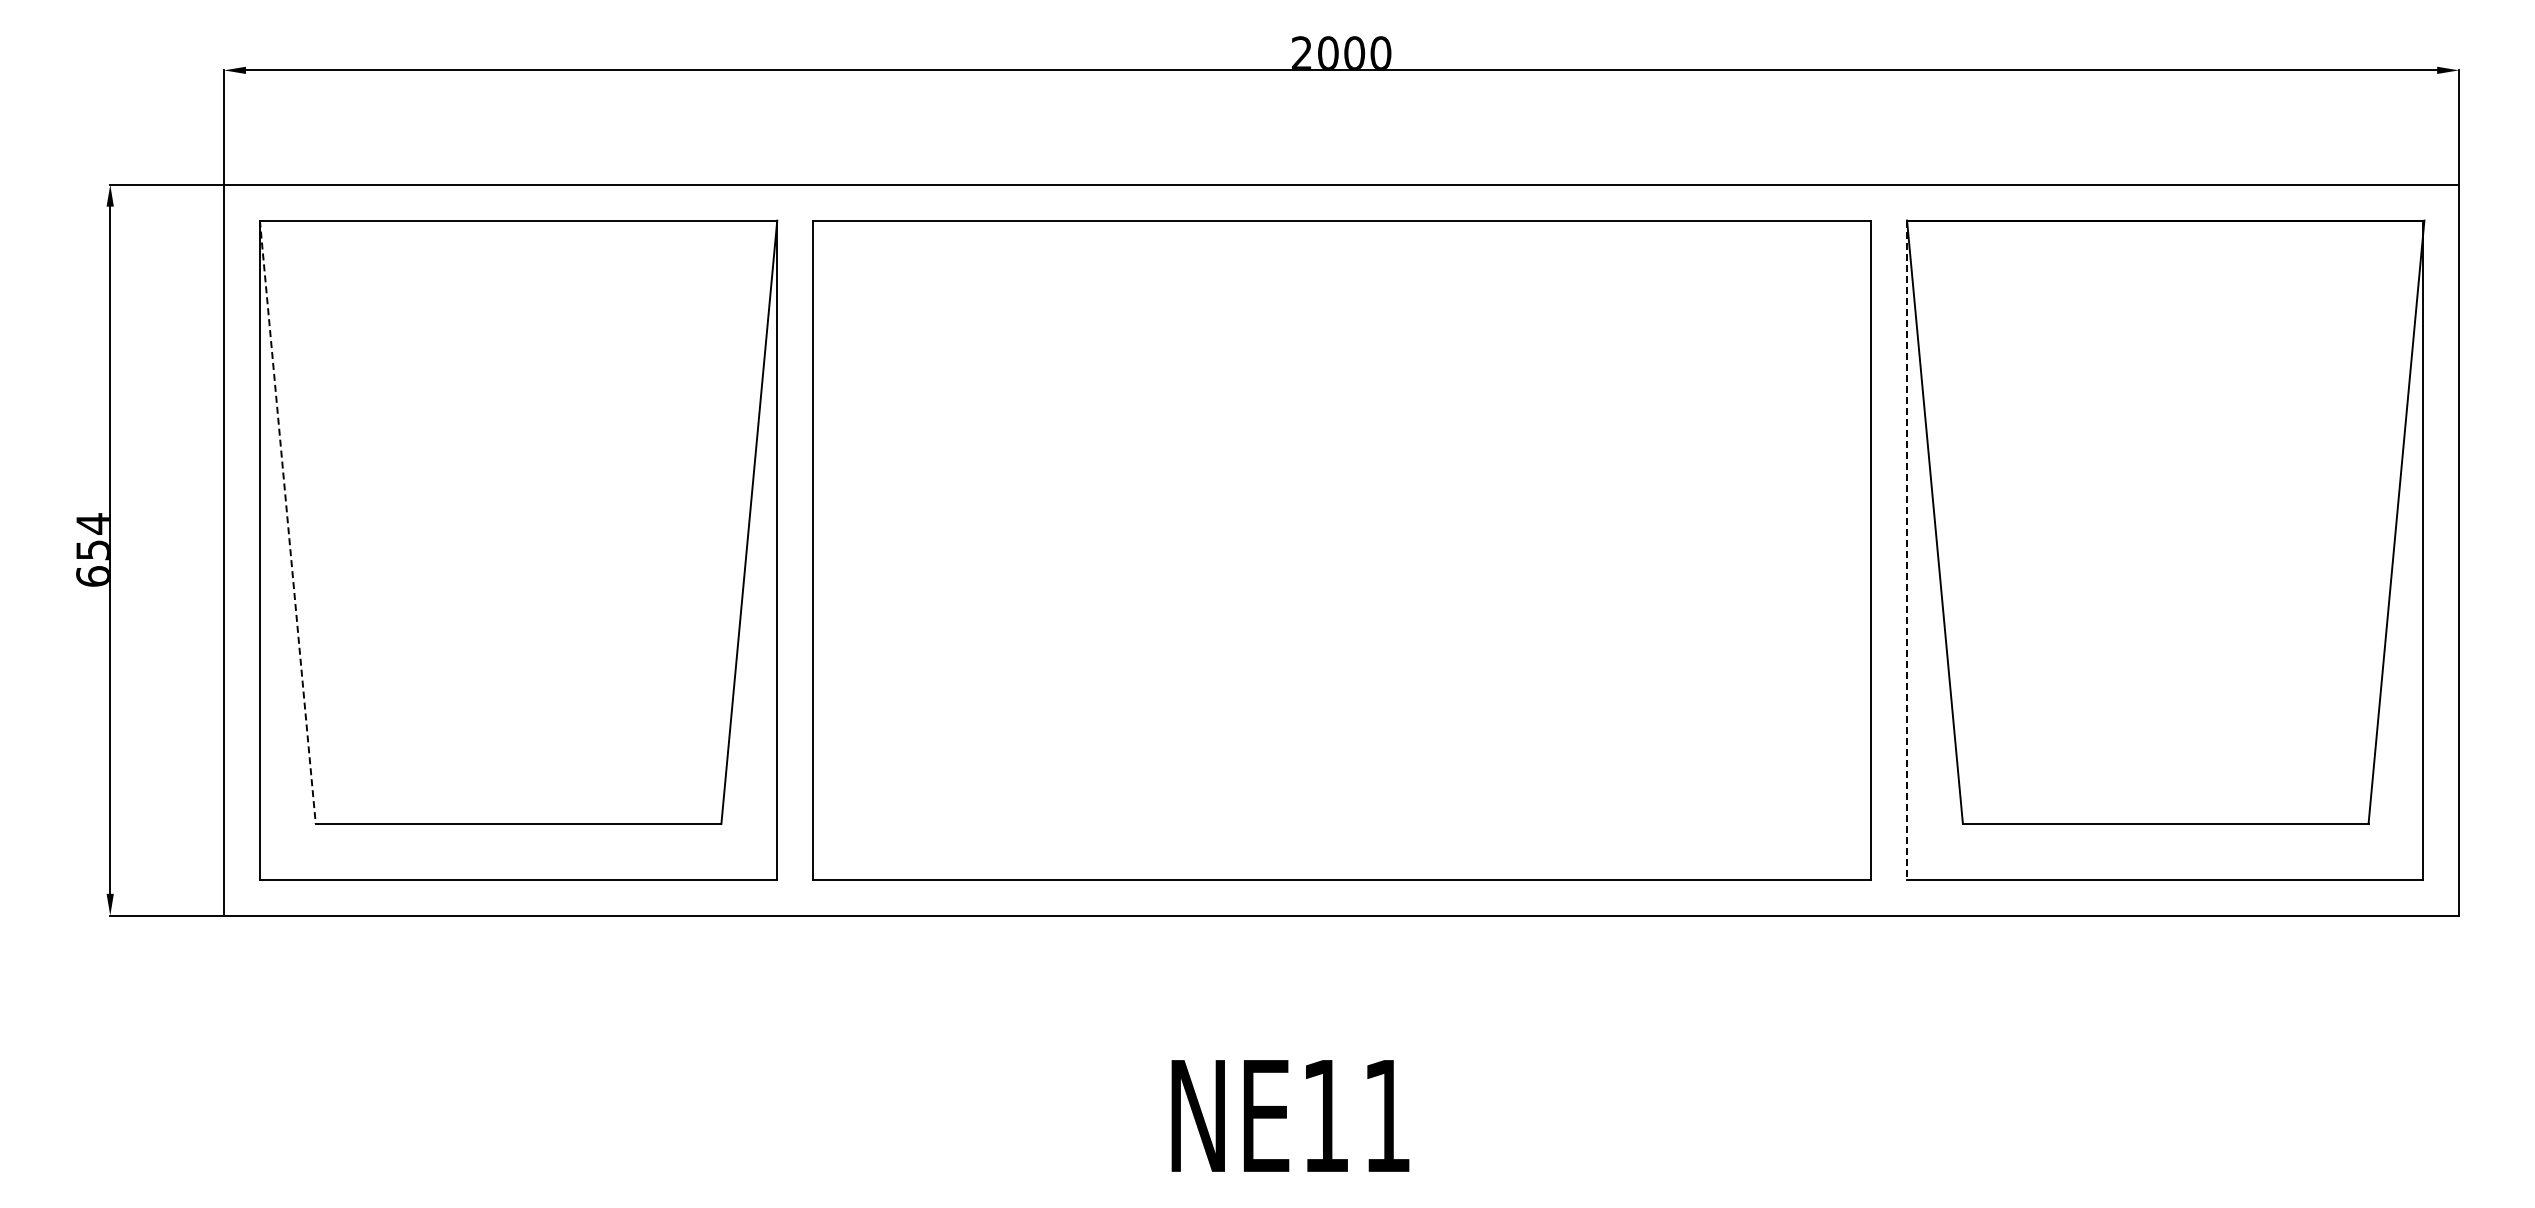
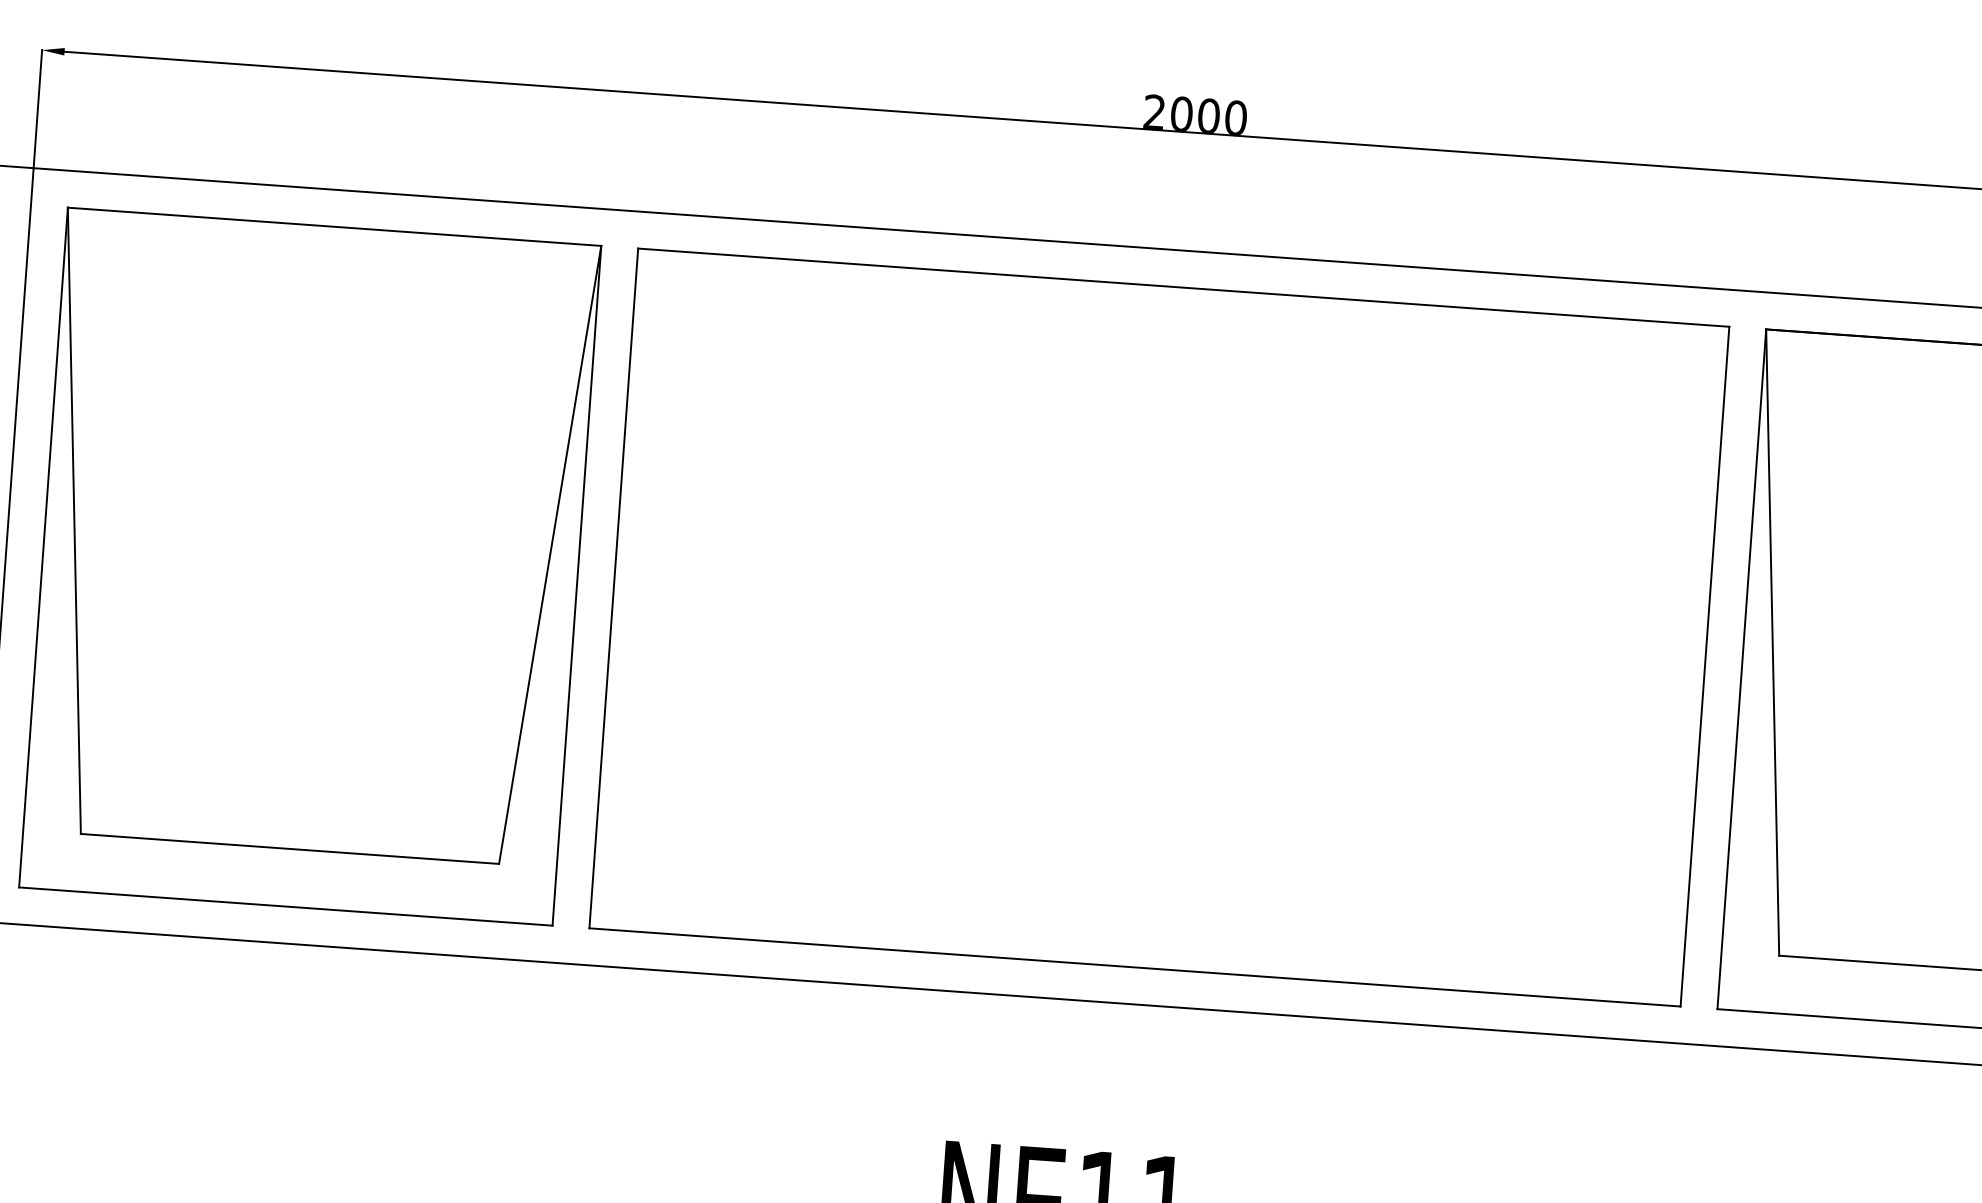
line: (287, 522) -> (74, 521), dashed -> solid
line: (1907, 550) -> (1742, 669), dashed -> solid

